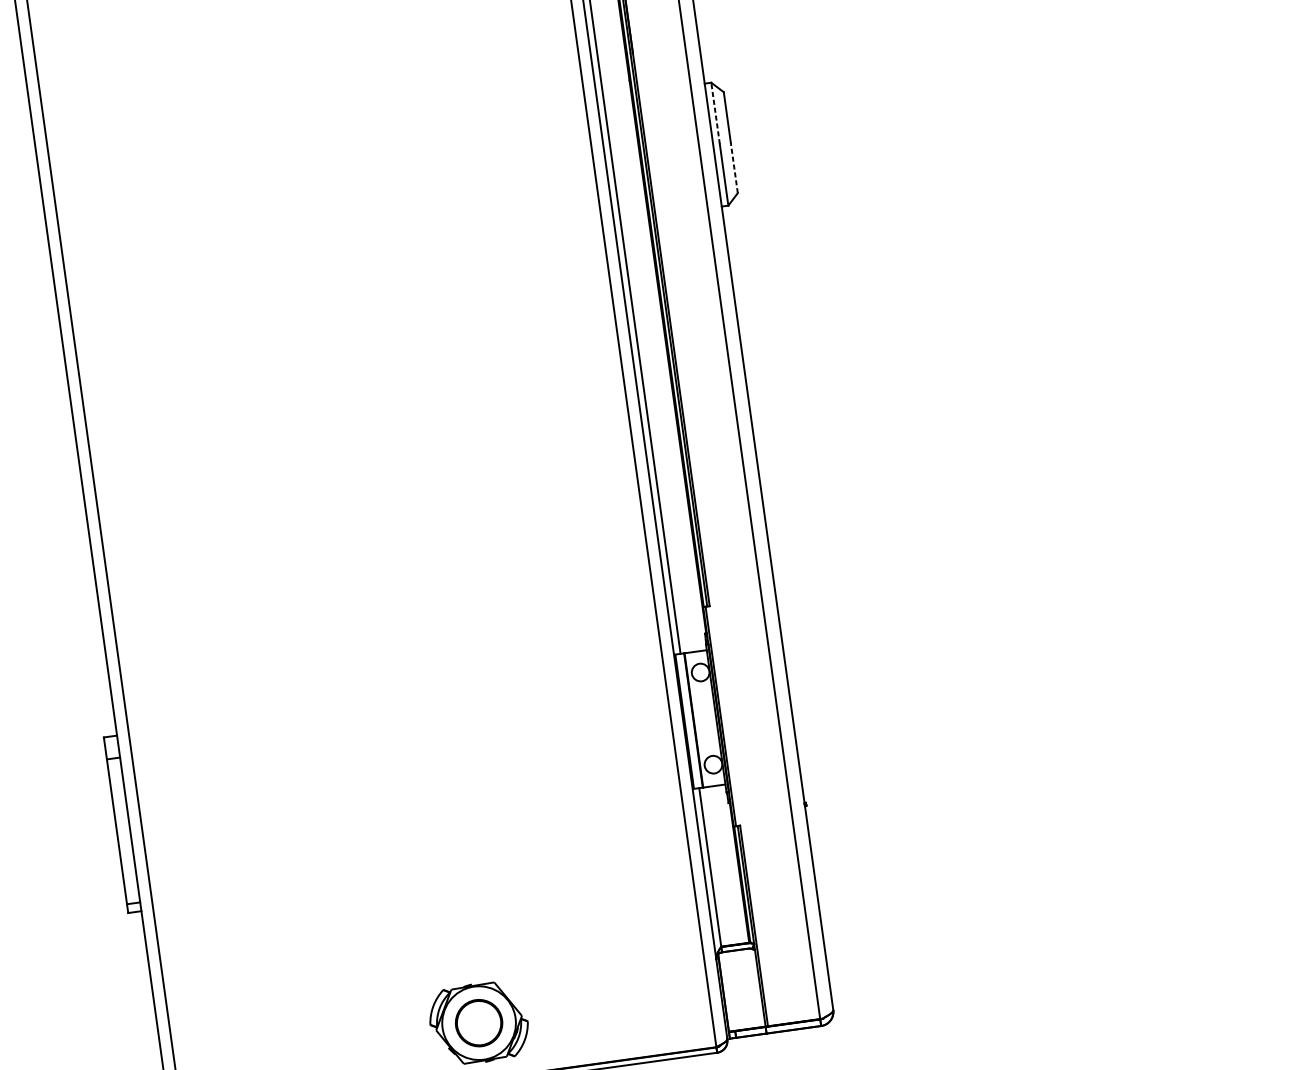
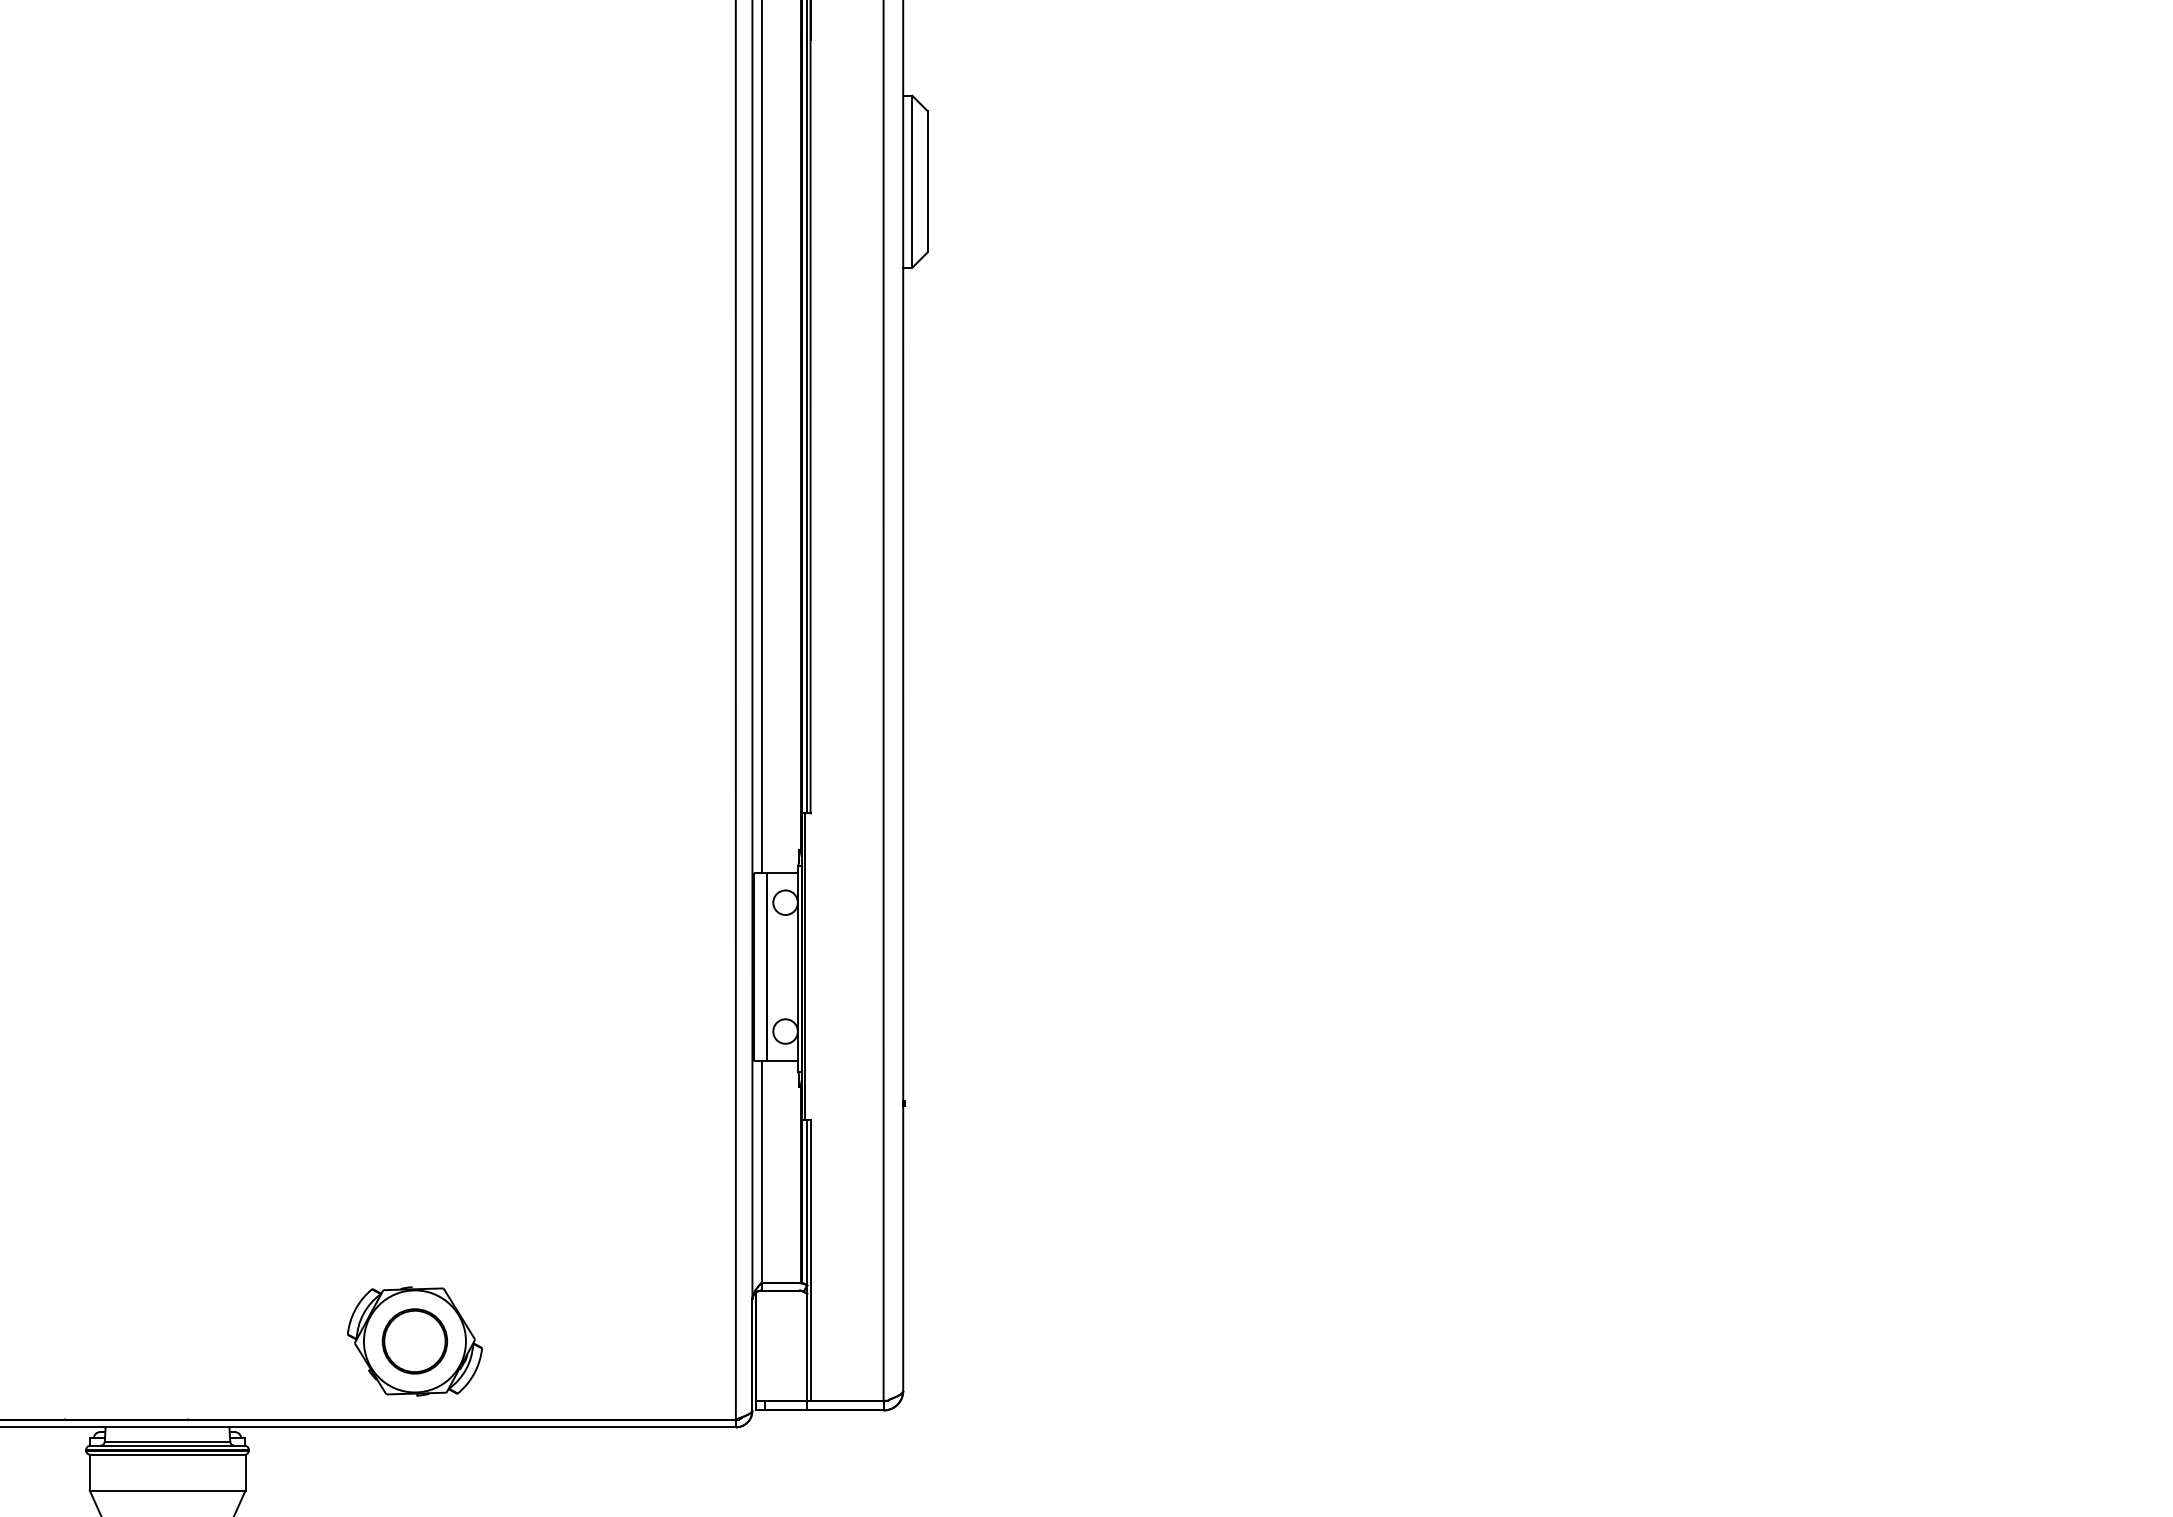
line: (715, 113) -> (912, 138), dashed -> solid
line: (734, 167) -> (927, 216), dashed -> solid

